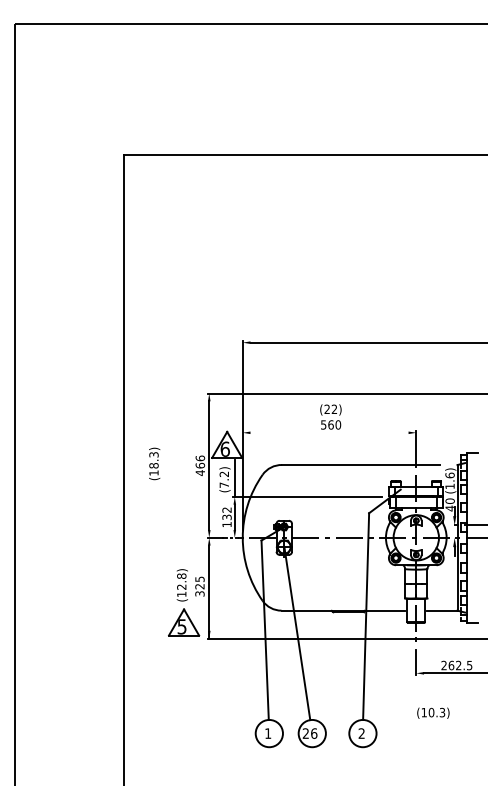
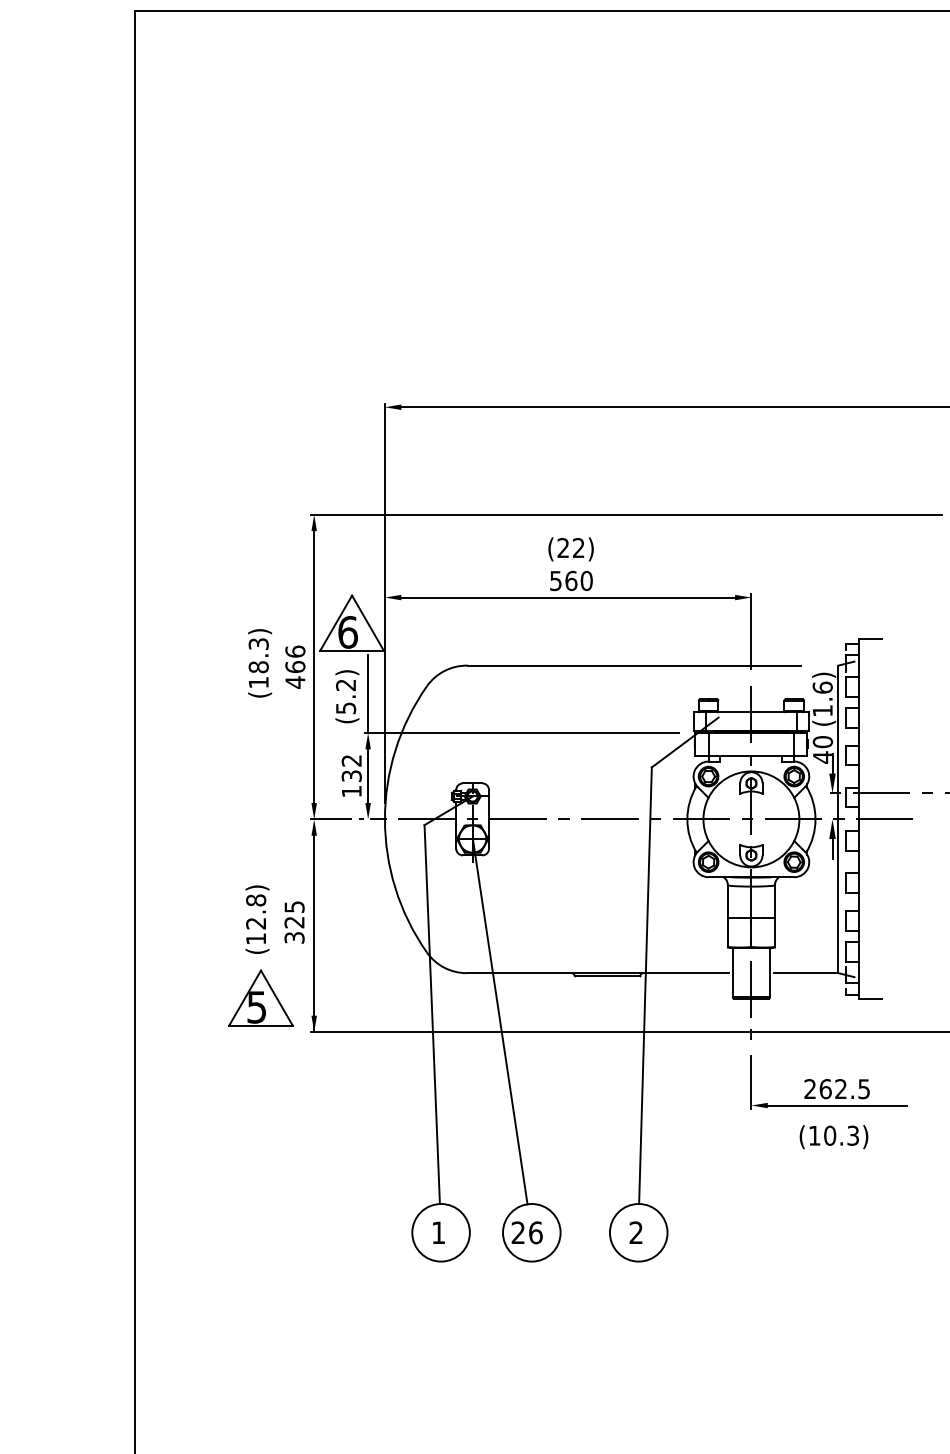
line: (329, 432) -> (568, 596), added
text: (154, 463) -> (259, 662), moved
text: (224, 484) -> (346, 706), (7.2) -> (5.2)
text: (433, 712) -> (834, 1135), moved

